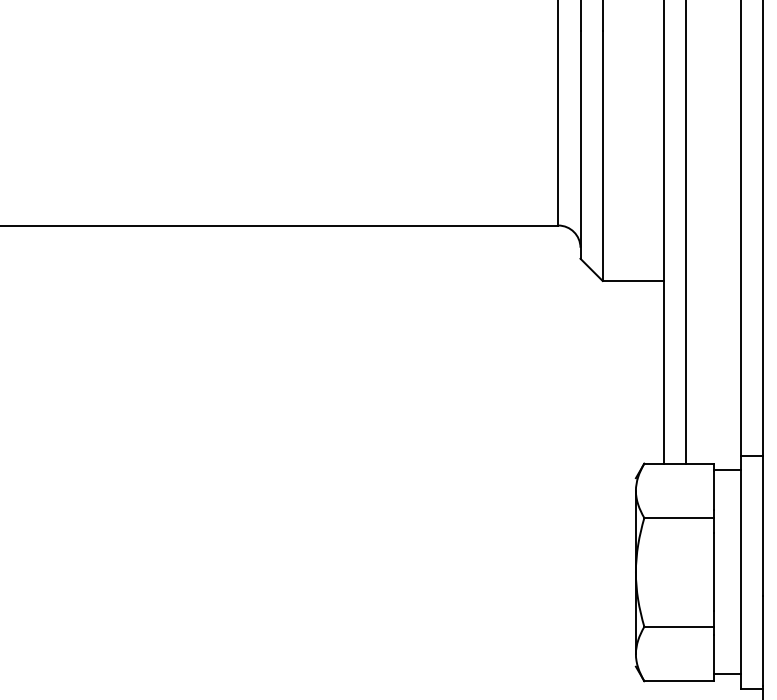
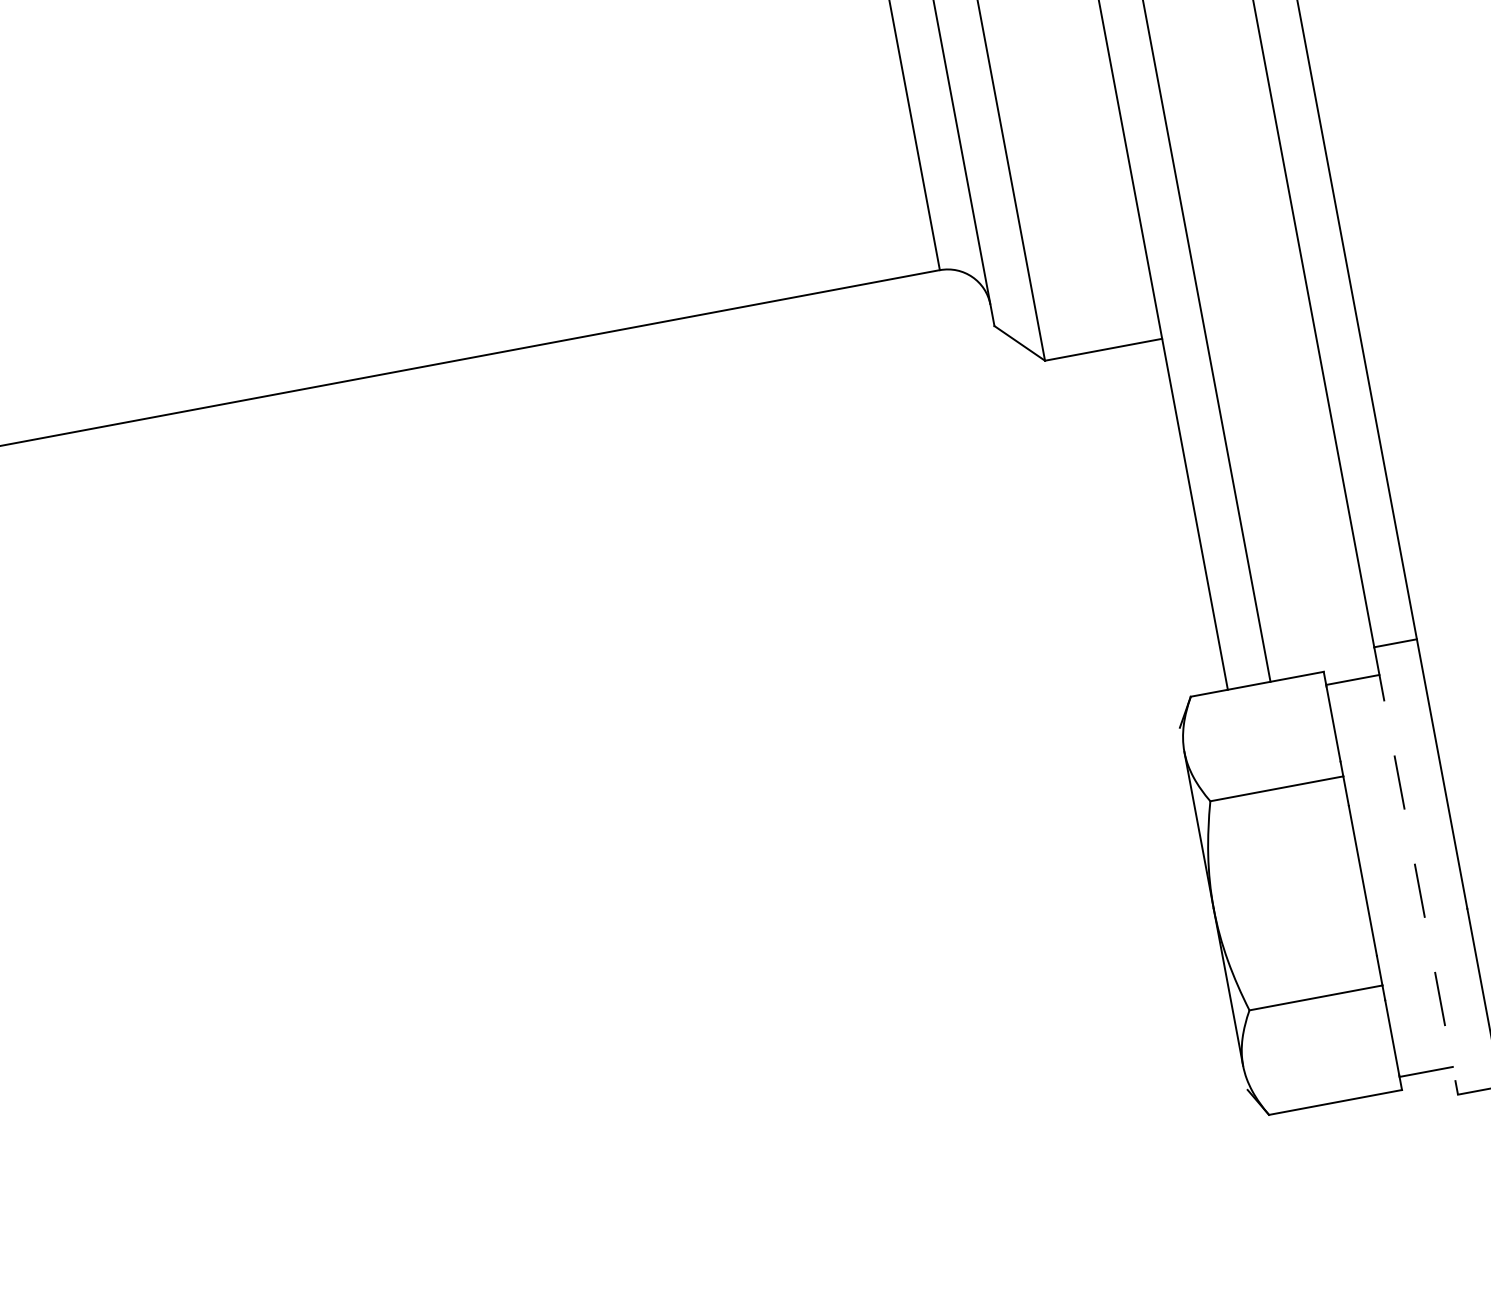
line: (741, 572) -> (1416, 871), solid -> dashed

